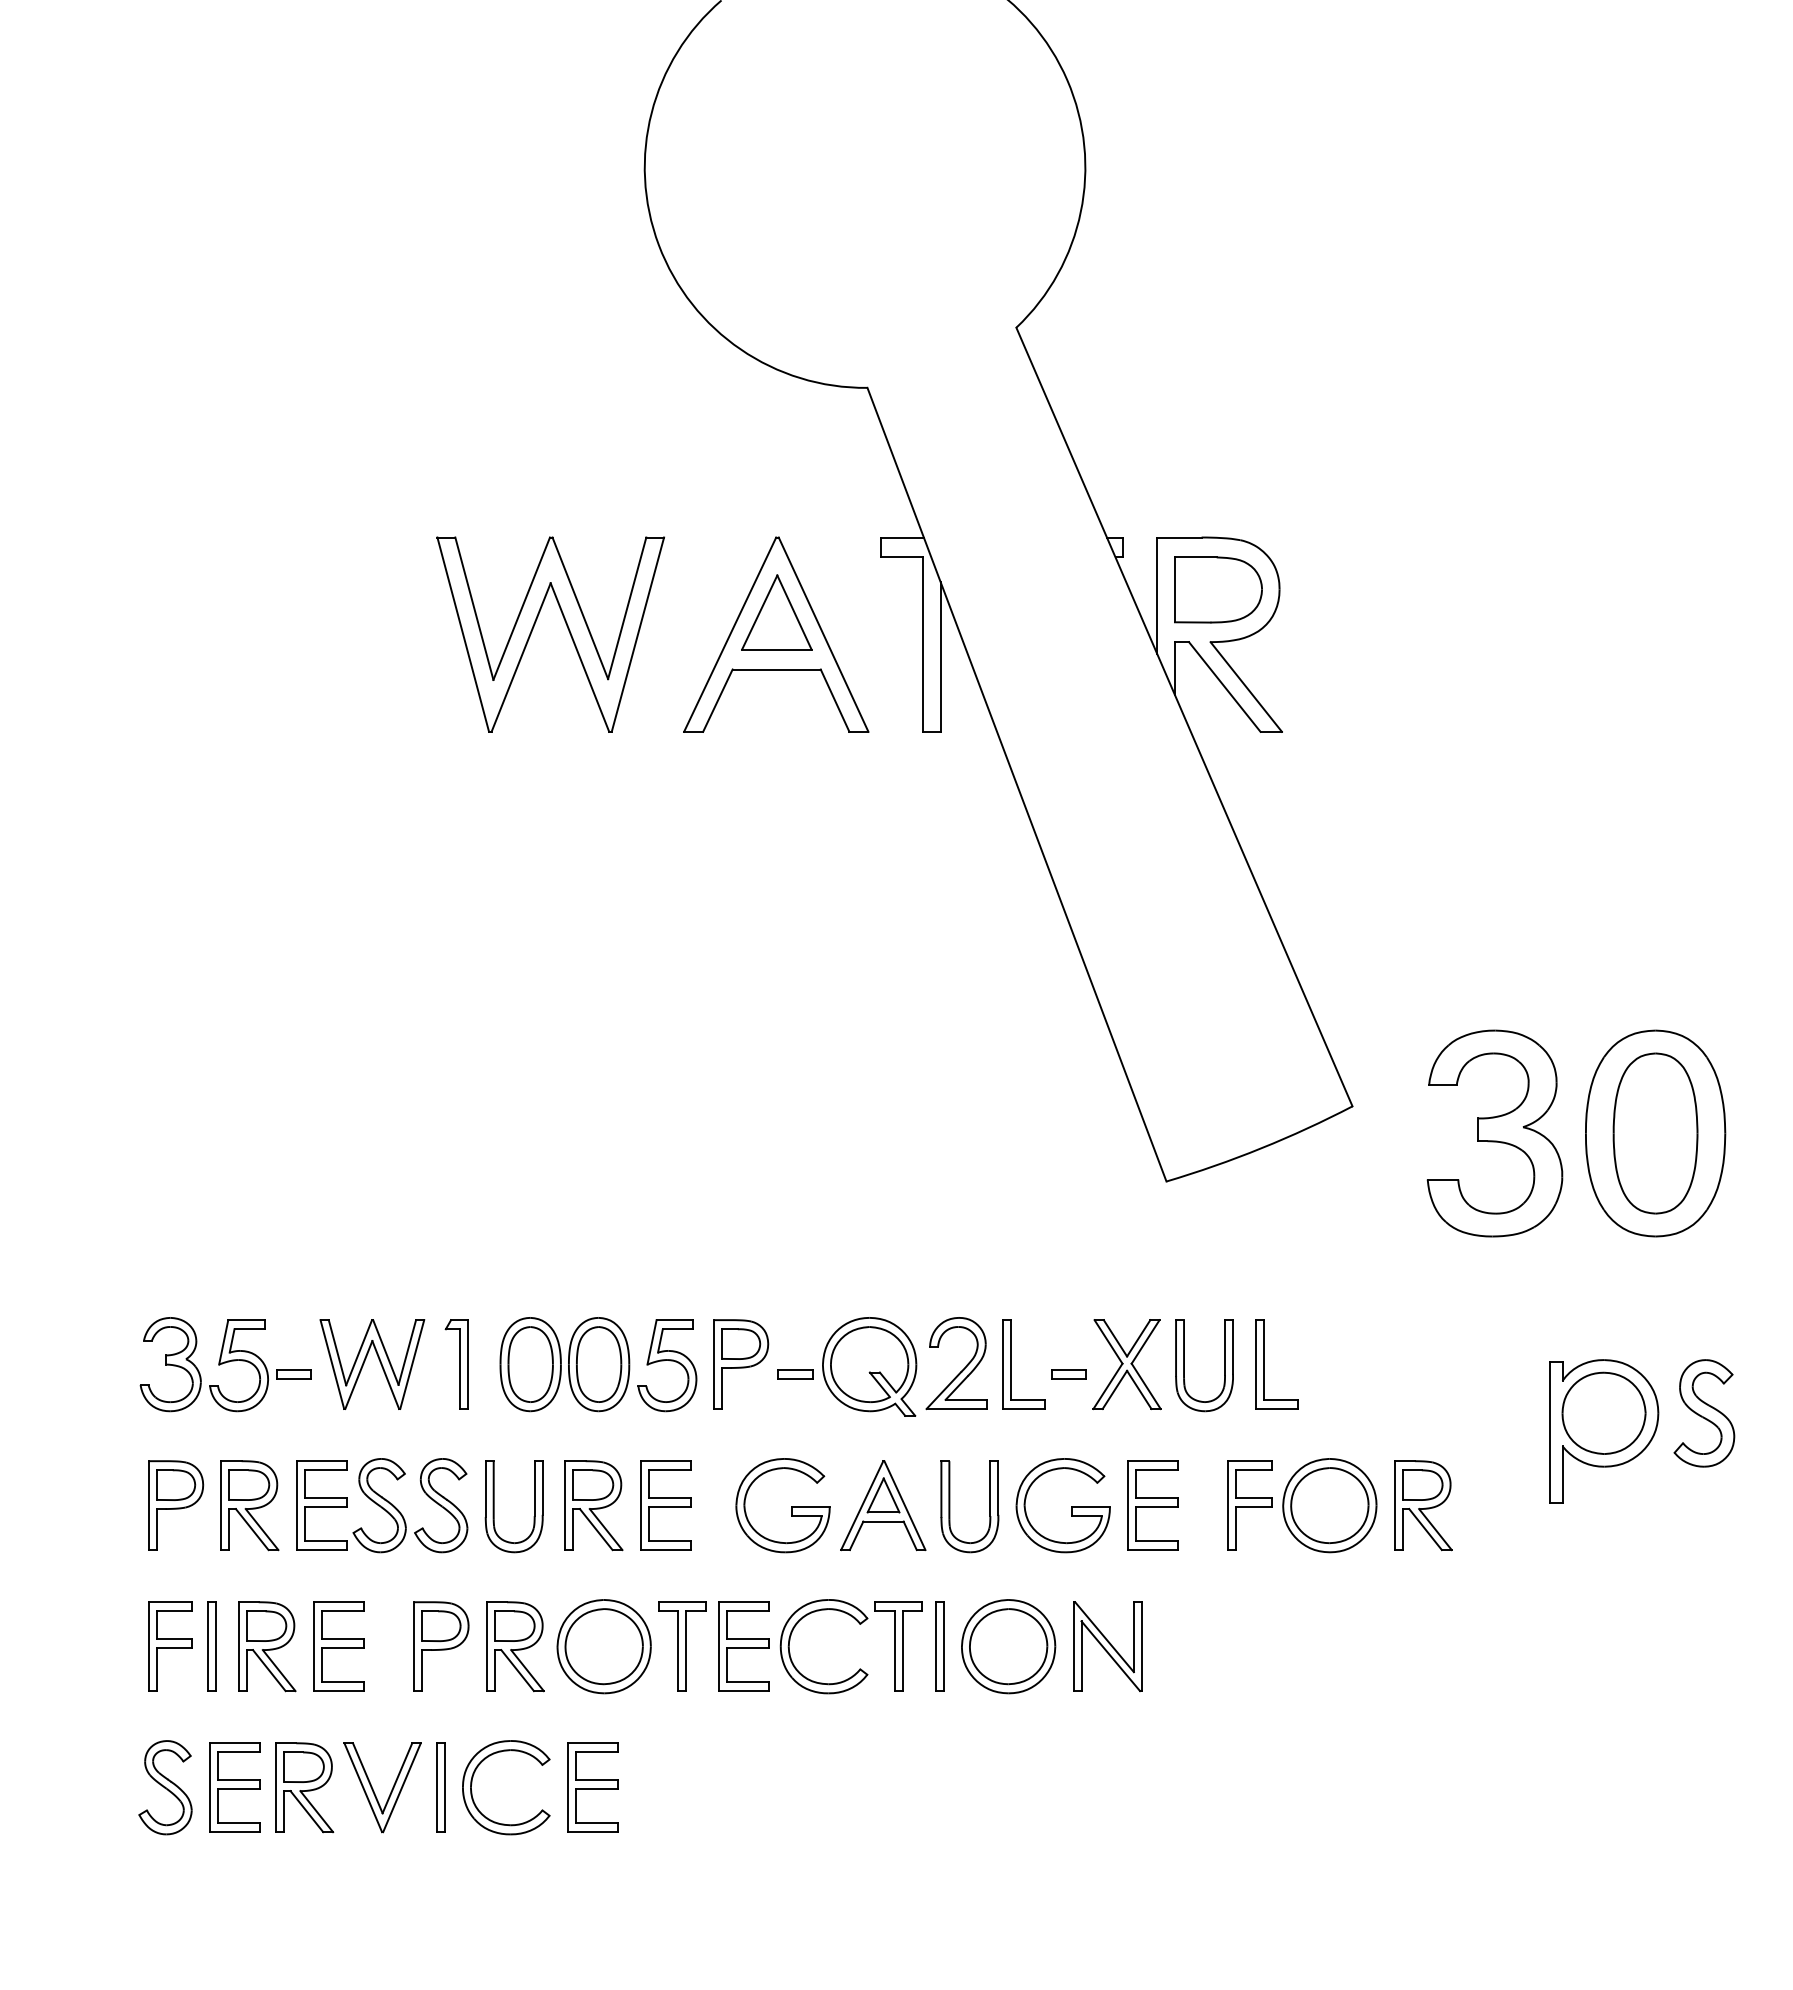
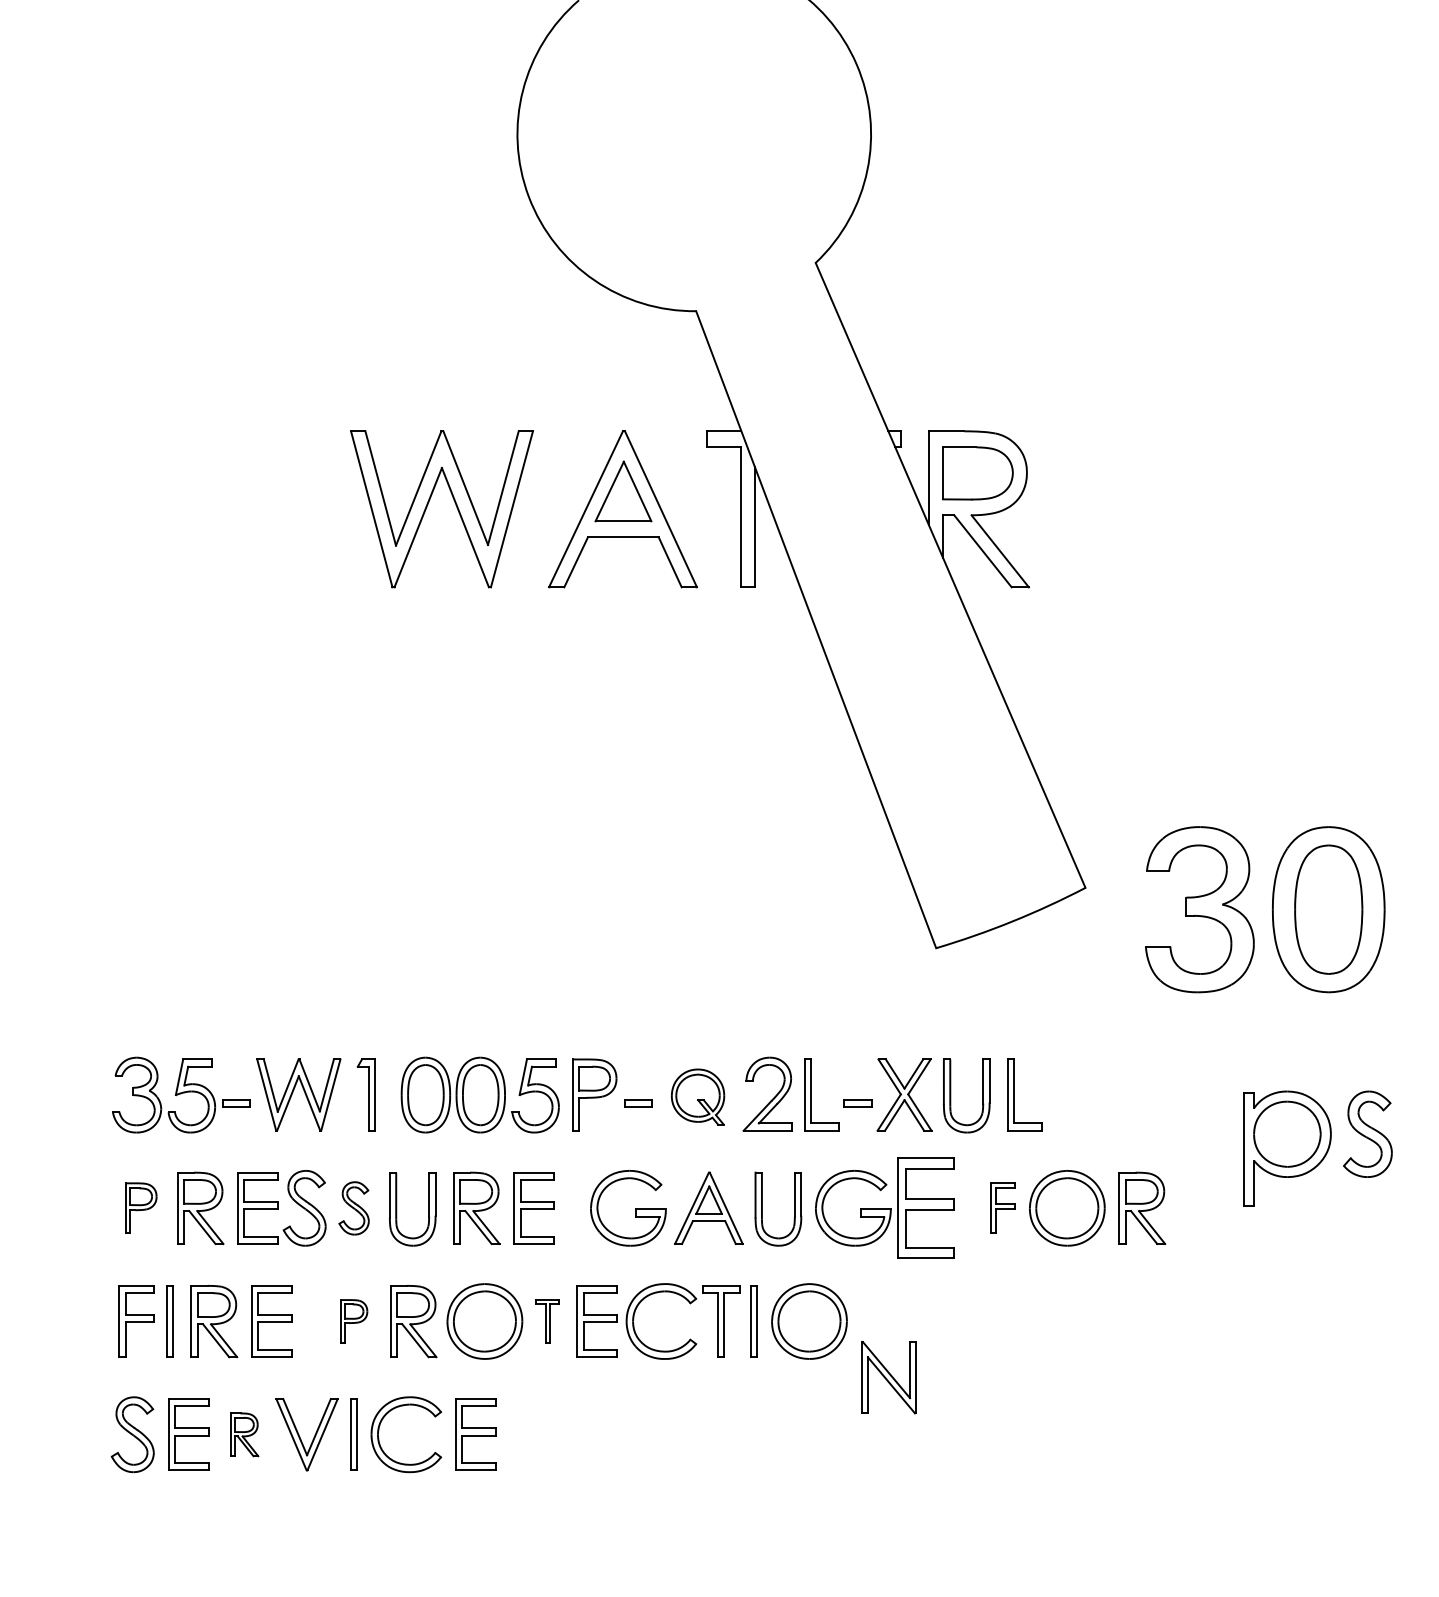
part: (869, 1366) -> (697, 1096), size x0.7
part: (176, 1505) -> (141, 1208), size x0.7
part: (441, 1505) -> (354, 1208), size x0.7
part: (1152, 1505) -> (924, 1208), size x1.4
part: (1249, 1505) -> (1002, 1208), size x0.7
part: (441, 1646) -> (354, 1321), size x0.6
part: (682, 1646) -> (547, 1321), size x0.6
part: (1107, 1646) -> (888, 1377), moved
part: (304, 1787) -> (244, 1434), size x0.6

